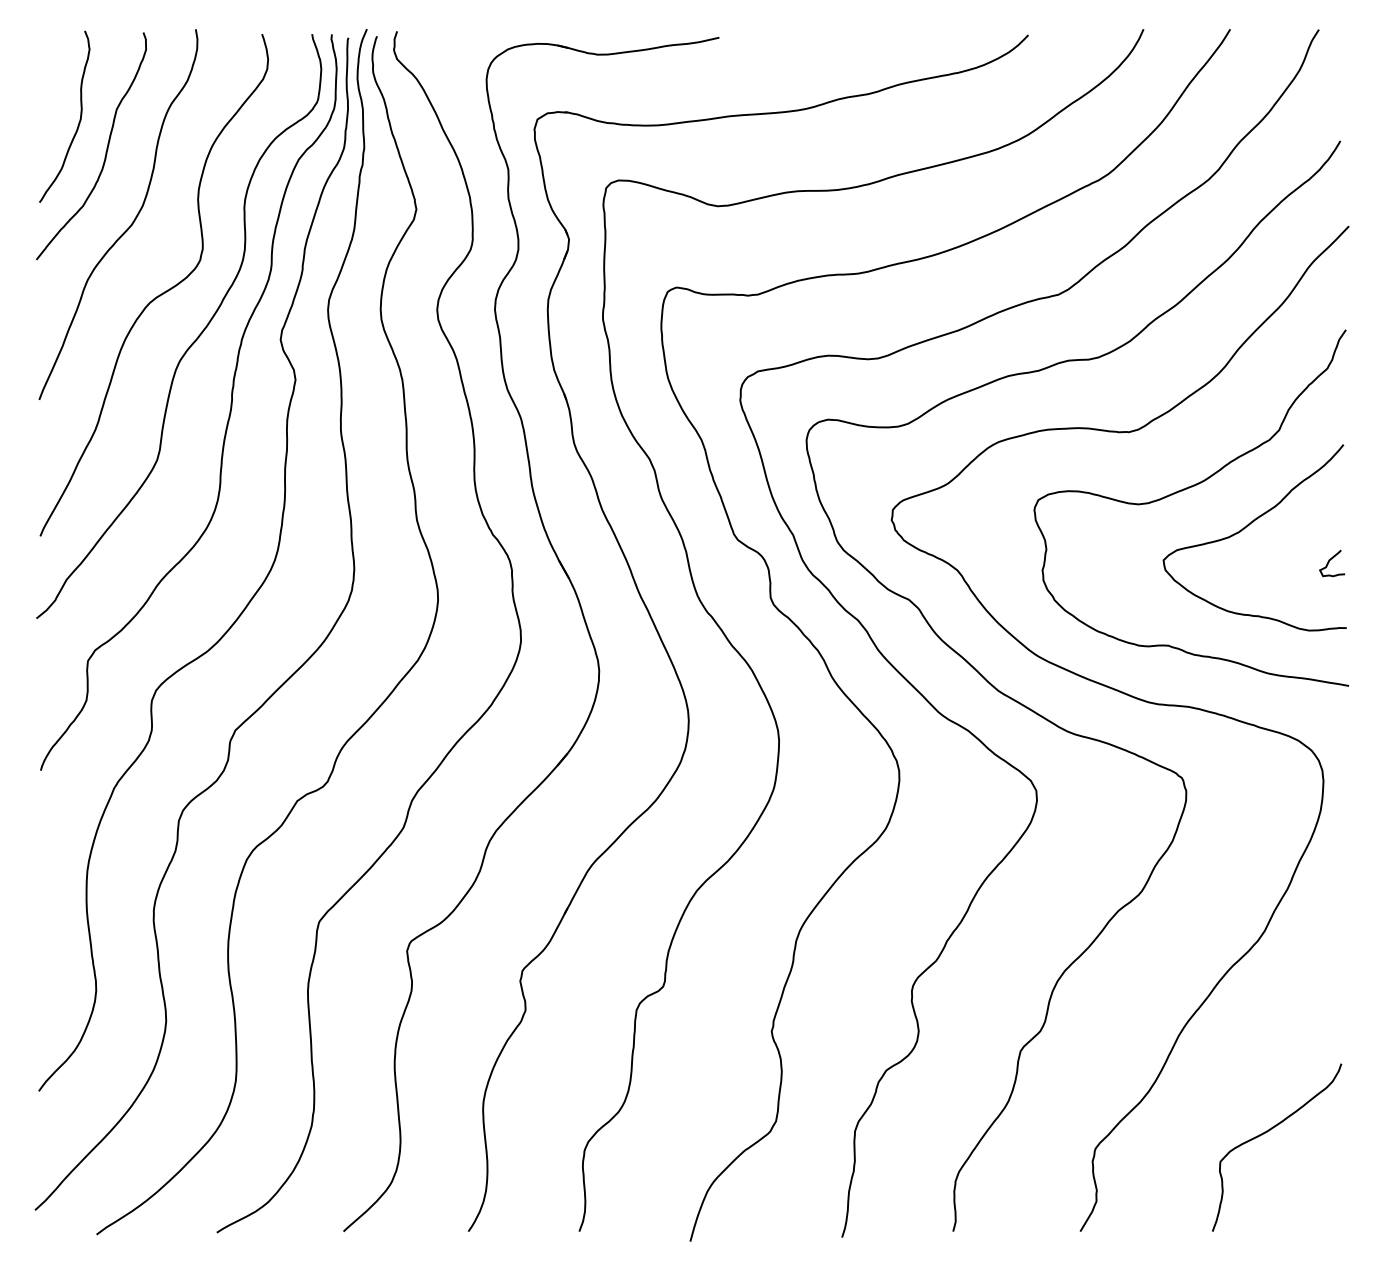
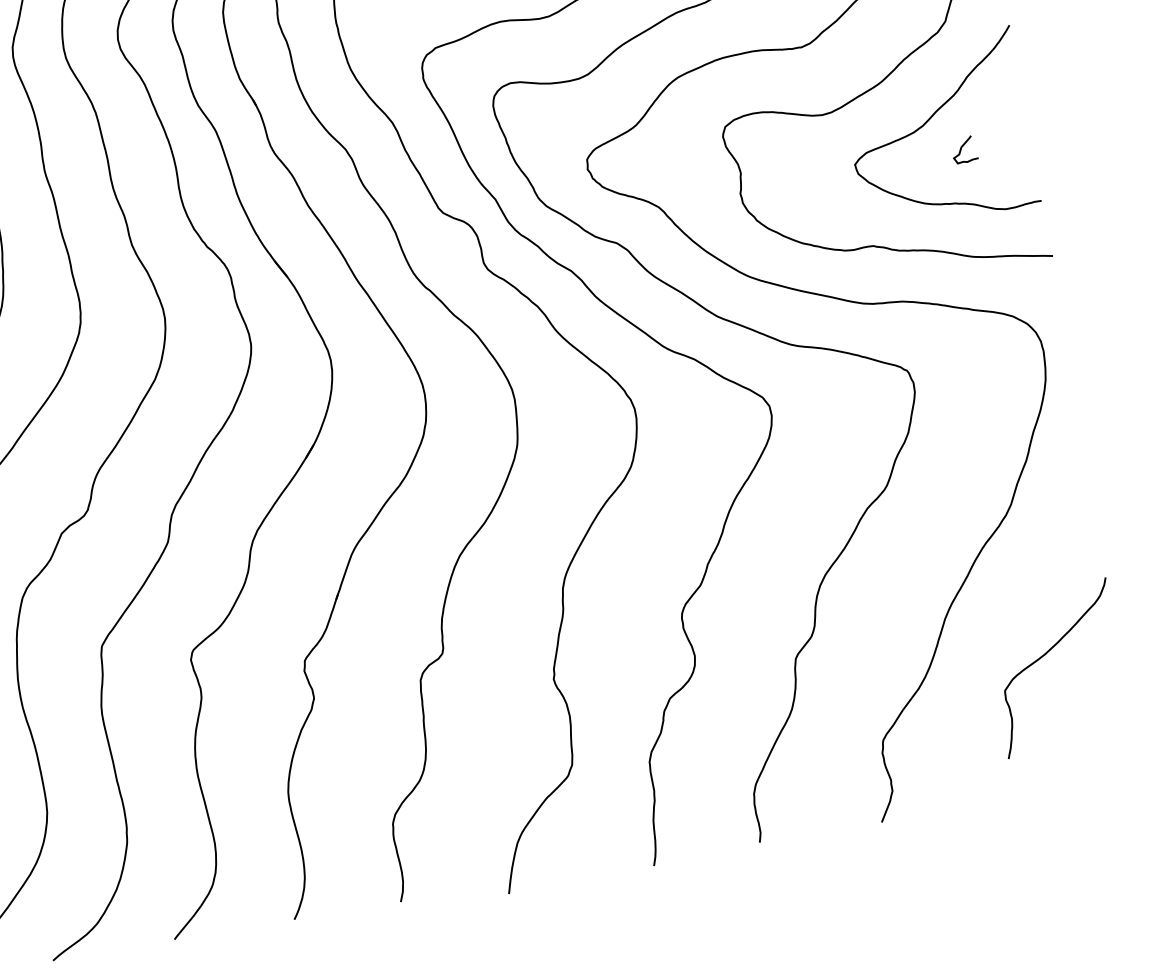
curve: (1329, 562) -> (961, 149), moved
curve: (1269, 1131) -> (1047, 653), moved

